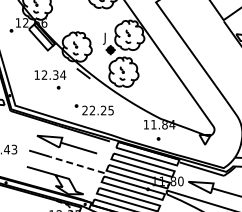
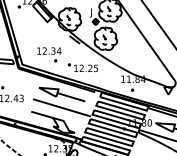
part: (50, 79) -> (49, 54), moved
text: (84, 110) -> (75, 68), 22.25 -> 12.25
line: (77, 164) -> (70, 109), dashed -> solid

